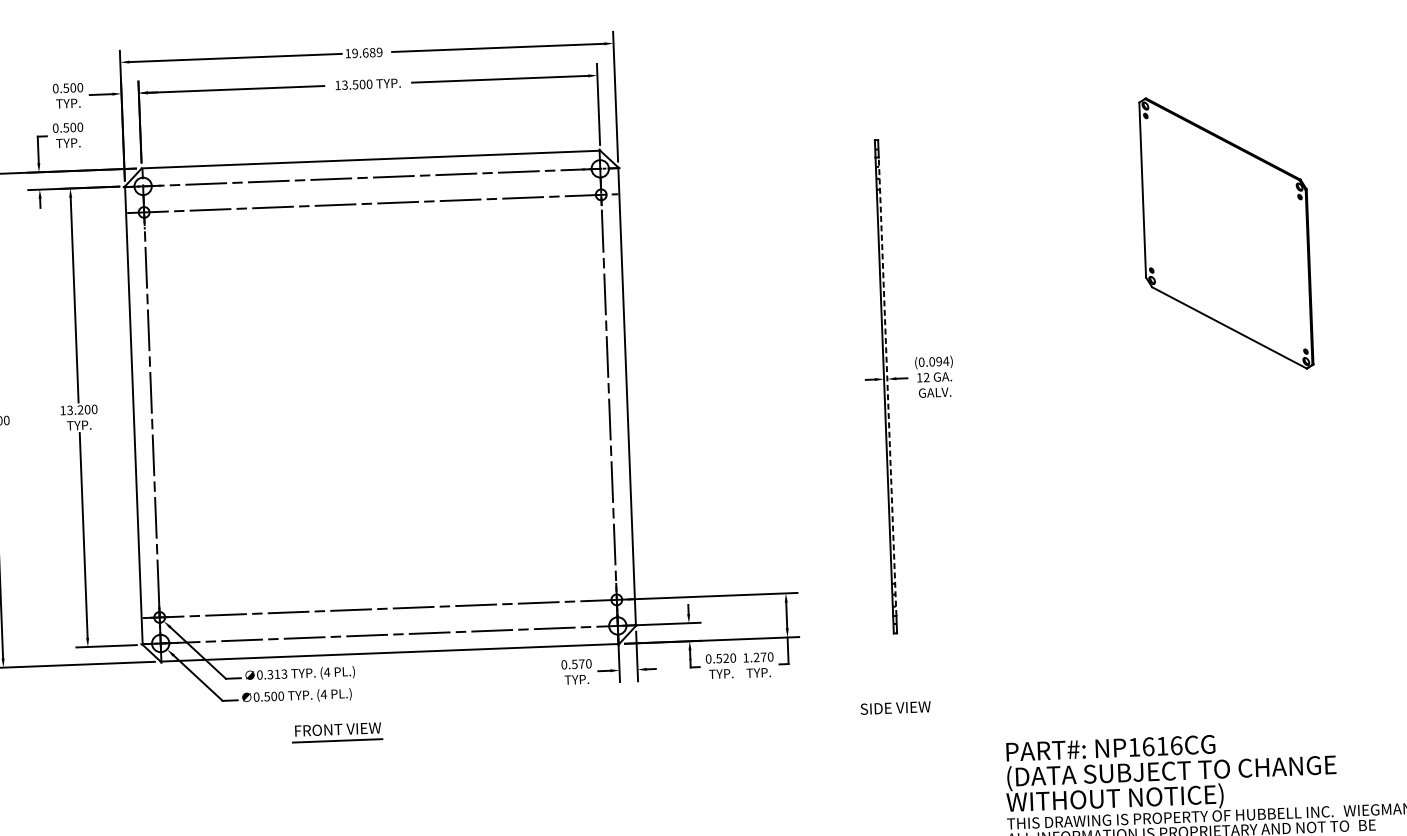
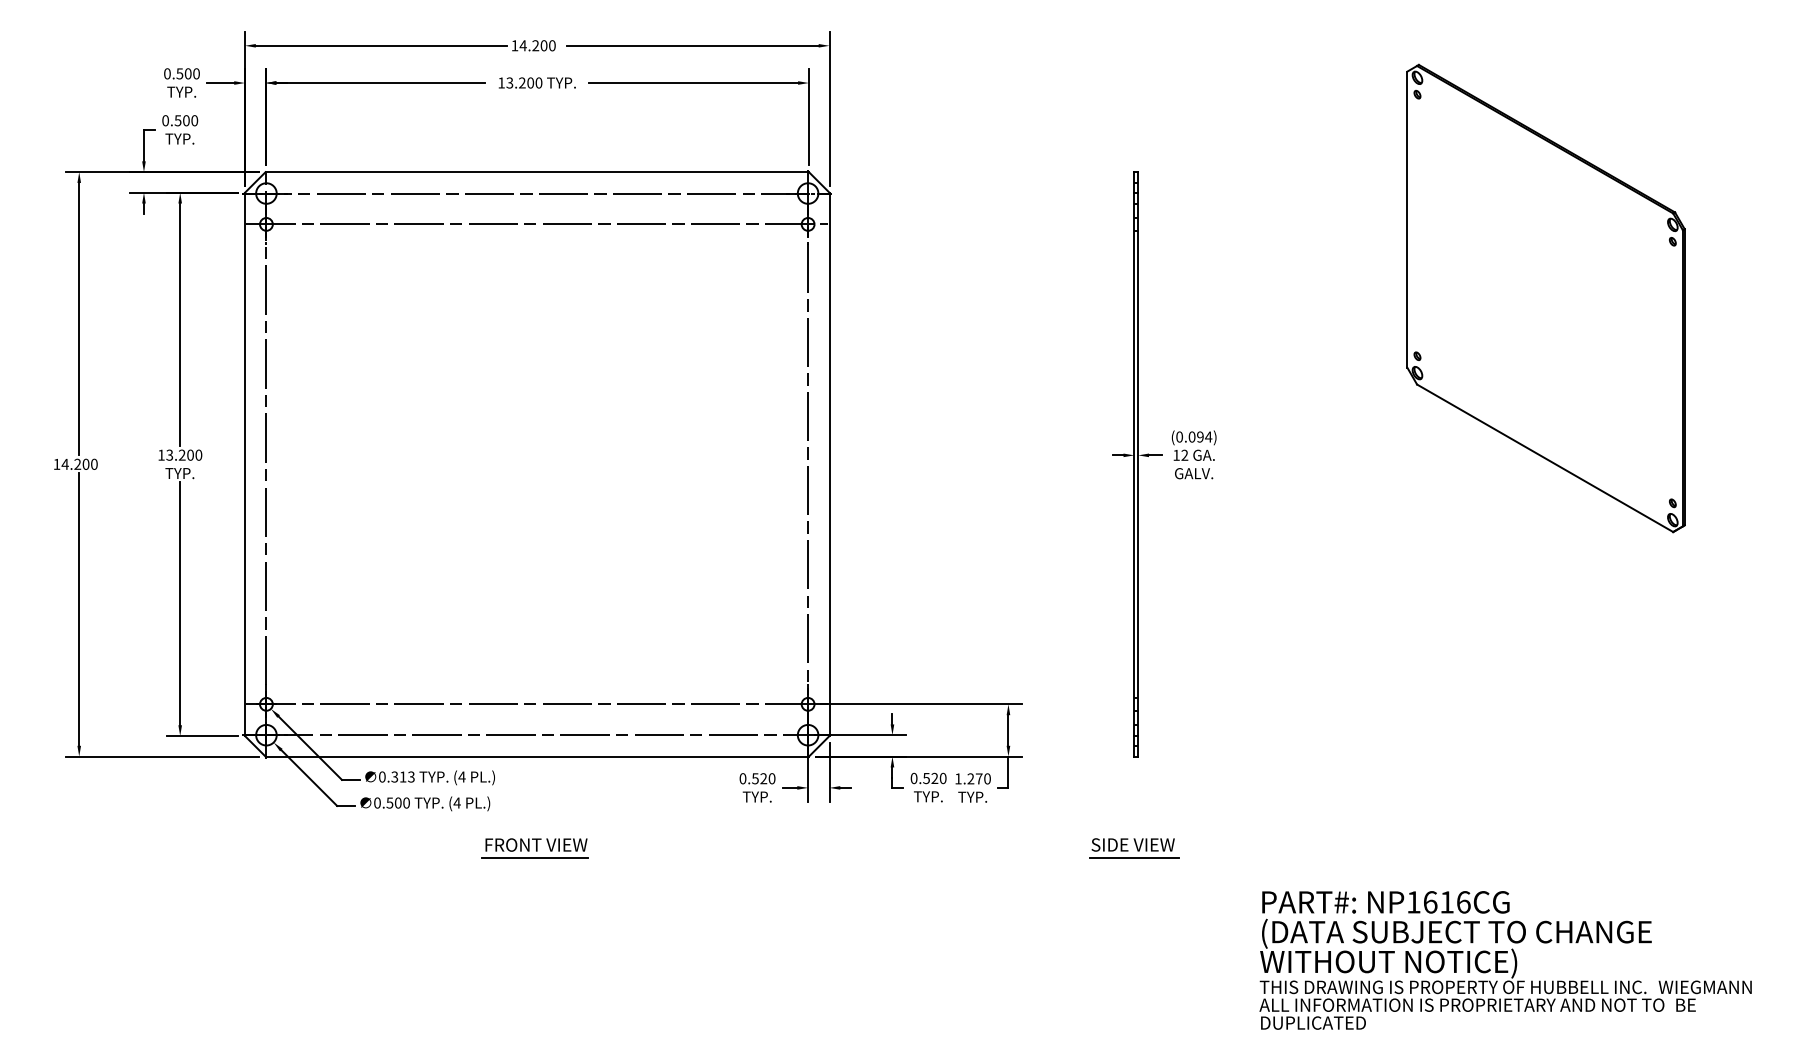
text: (367, 52) -> (537, 45), 19.689 -> 14.200
text: (355, 84) -> (522, 82), 13.500 -> 13.200
part: (1225, 233) -> (1545, 298), size x1.43
line: (887, 386) -> (1138, 464), dashed -> solid
text: (581, 663) -> (763, 778), 0.570 -> 0.520
line: (896, 719) -> (1133, 858), added
part: (336, 732) -> (534, 848), moved

